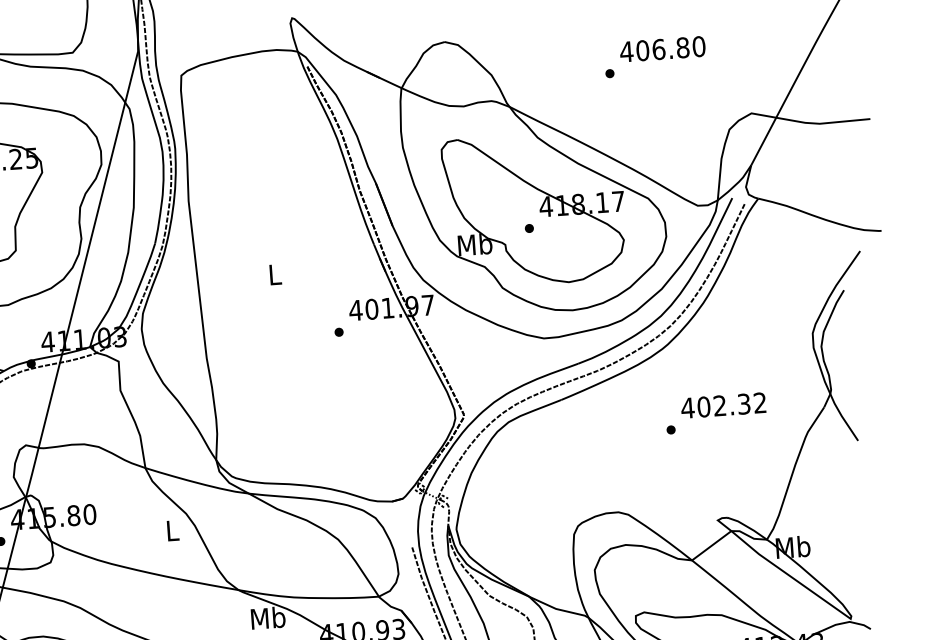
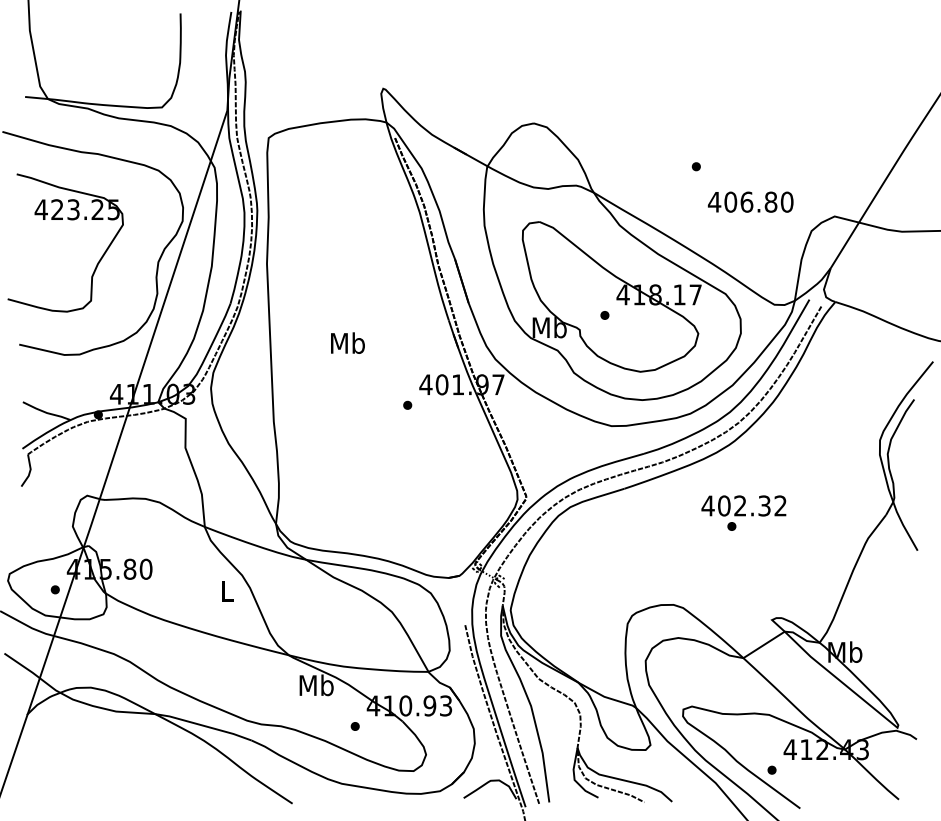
text: (662, 48) -> (750, 201), moved
text: (274, 273) -> (347, 342), L -> Mb
text: (723, 405) -> (743, 505), moved

